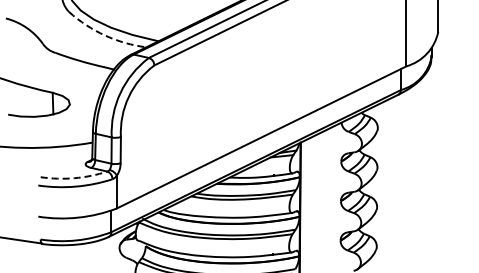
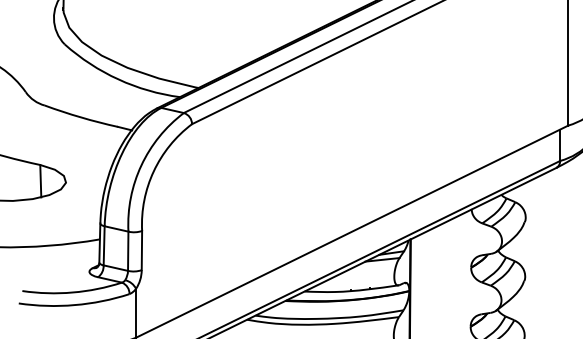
arc: (105, 35) -> (119, 79), dashed -> solid
arc: (74, 178) -> (72, 292), dashed -> solid

